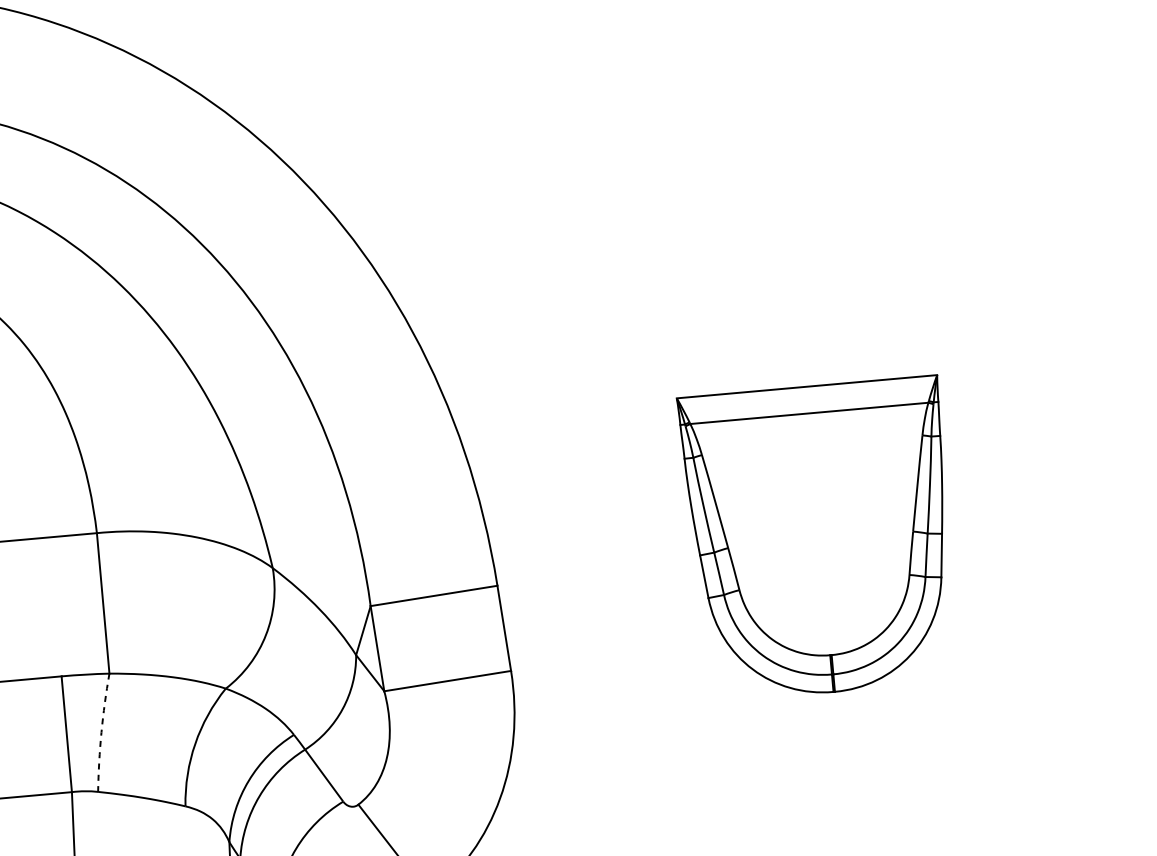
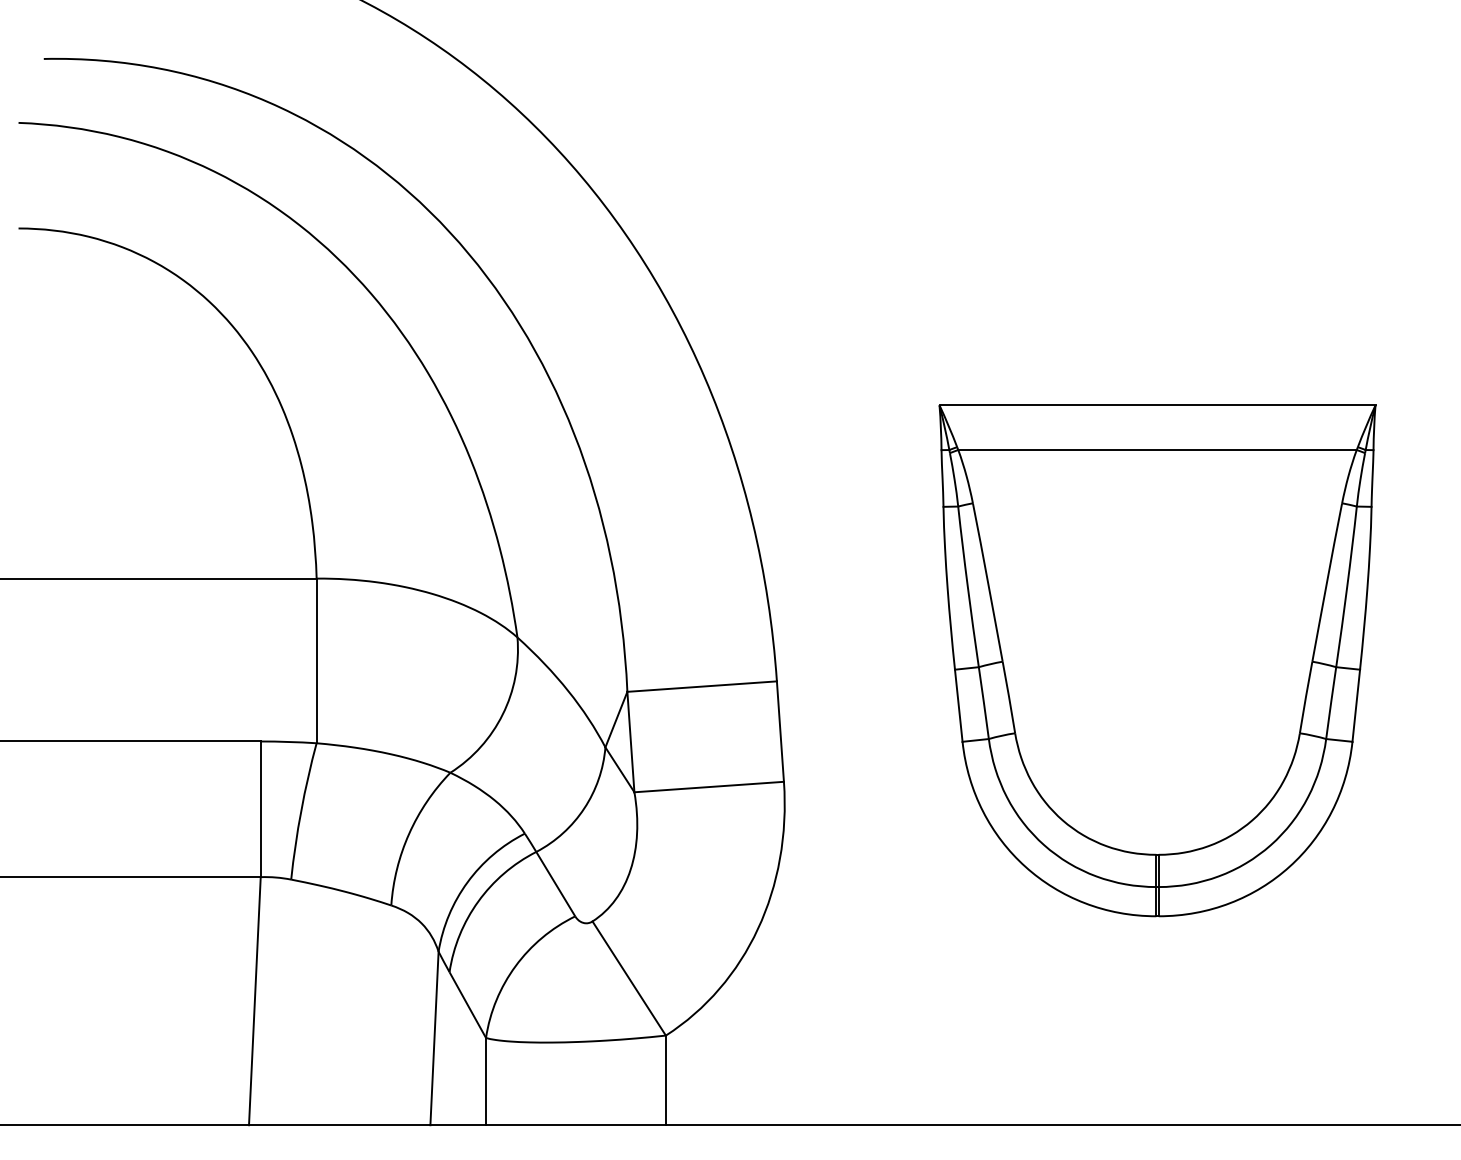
part: (820, 538) -> (1157, 660), size x1.43
arc: (101, 732) -> (301, 810), dashed -> solid

